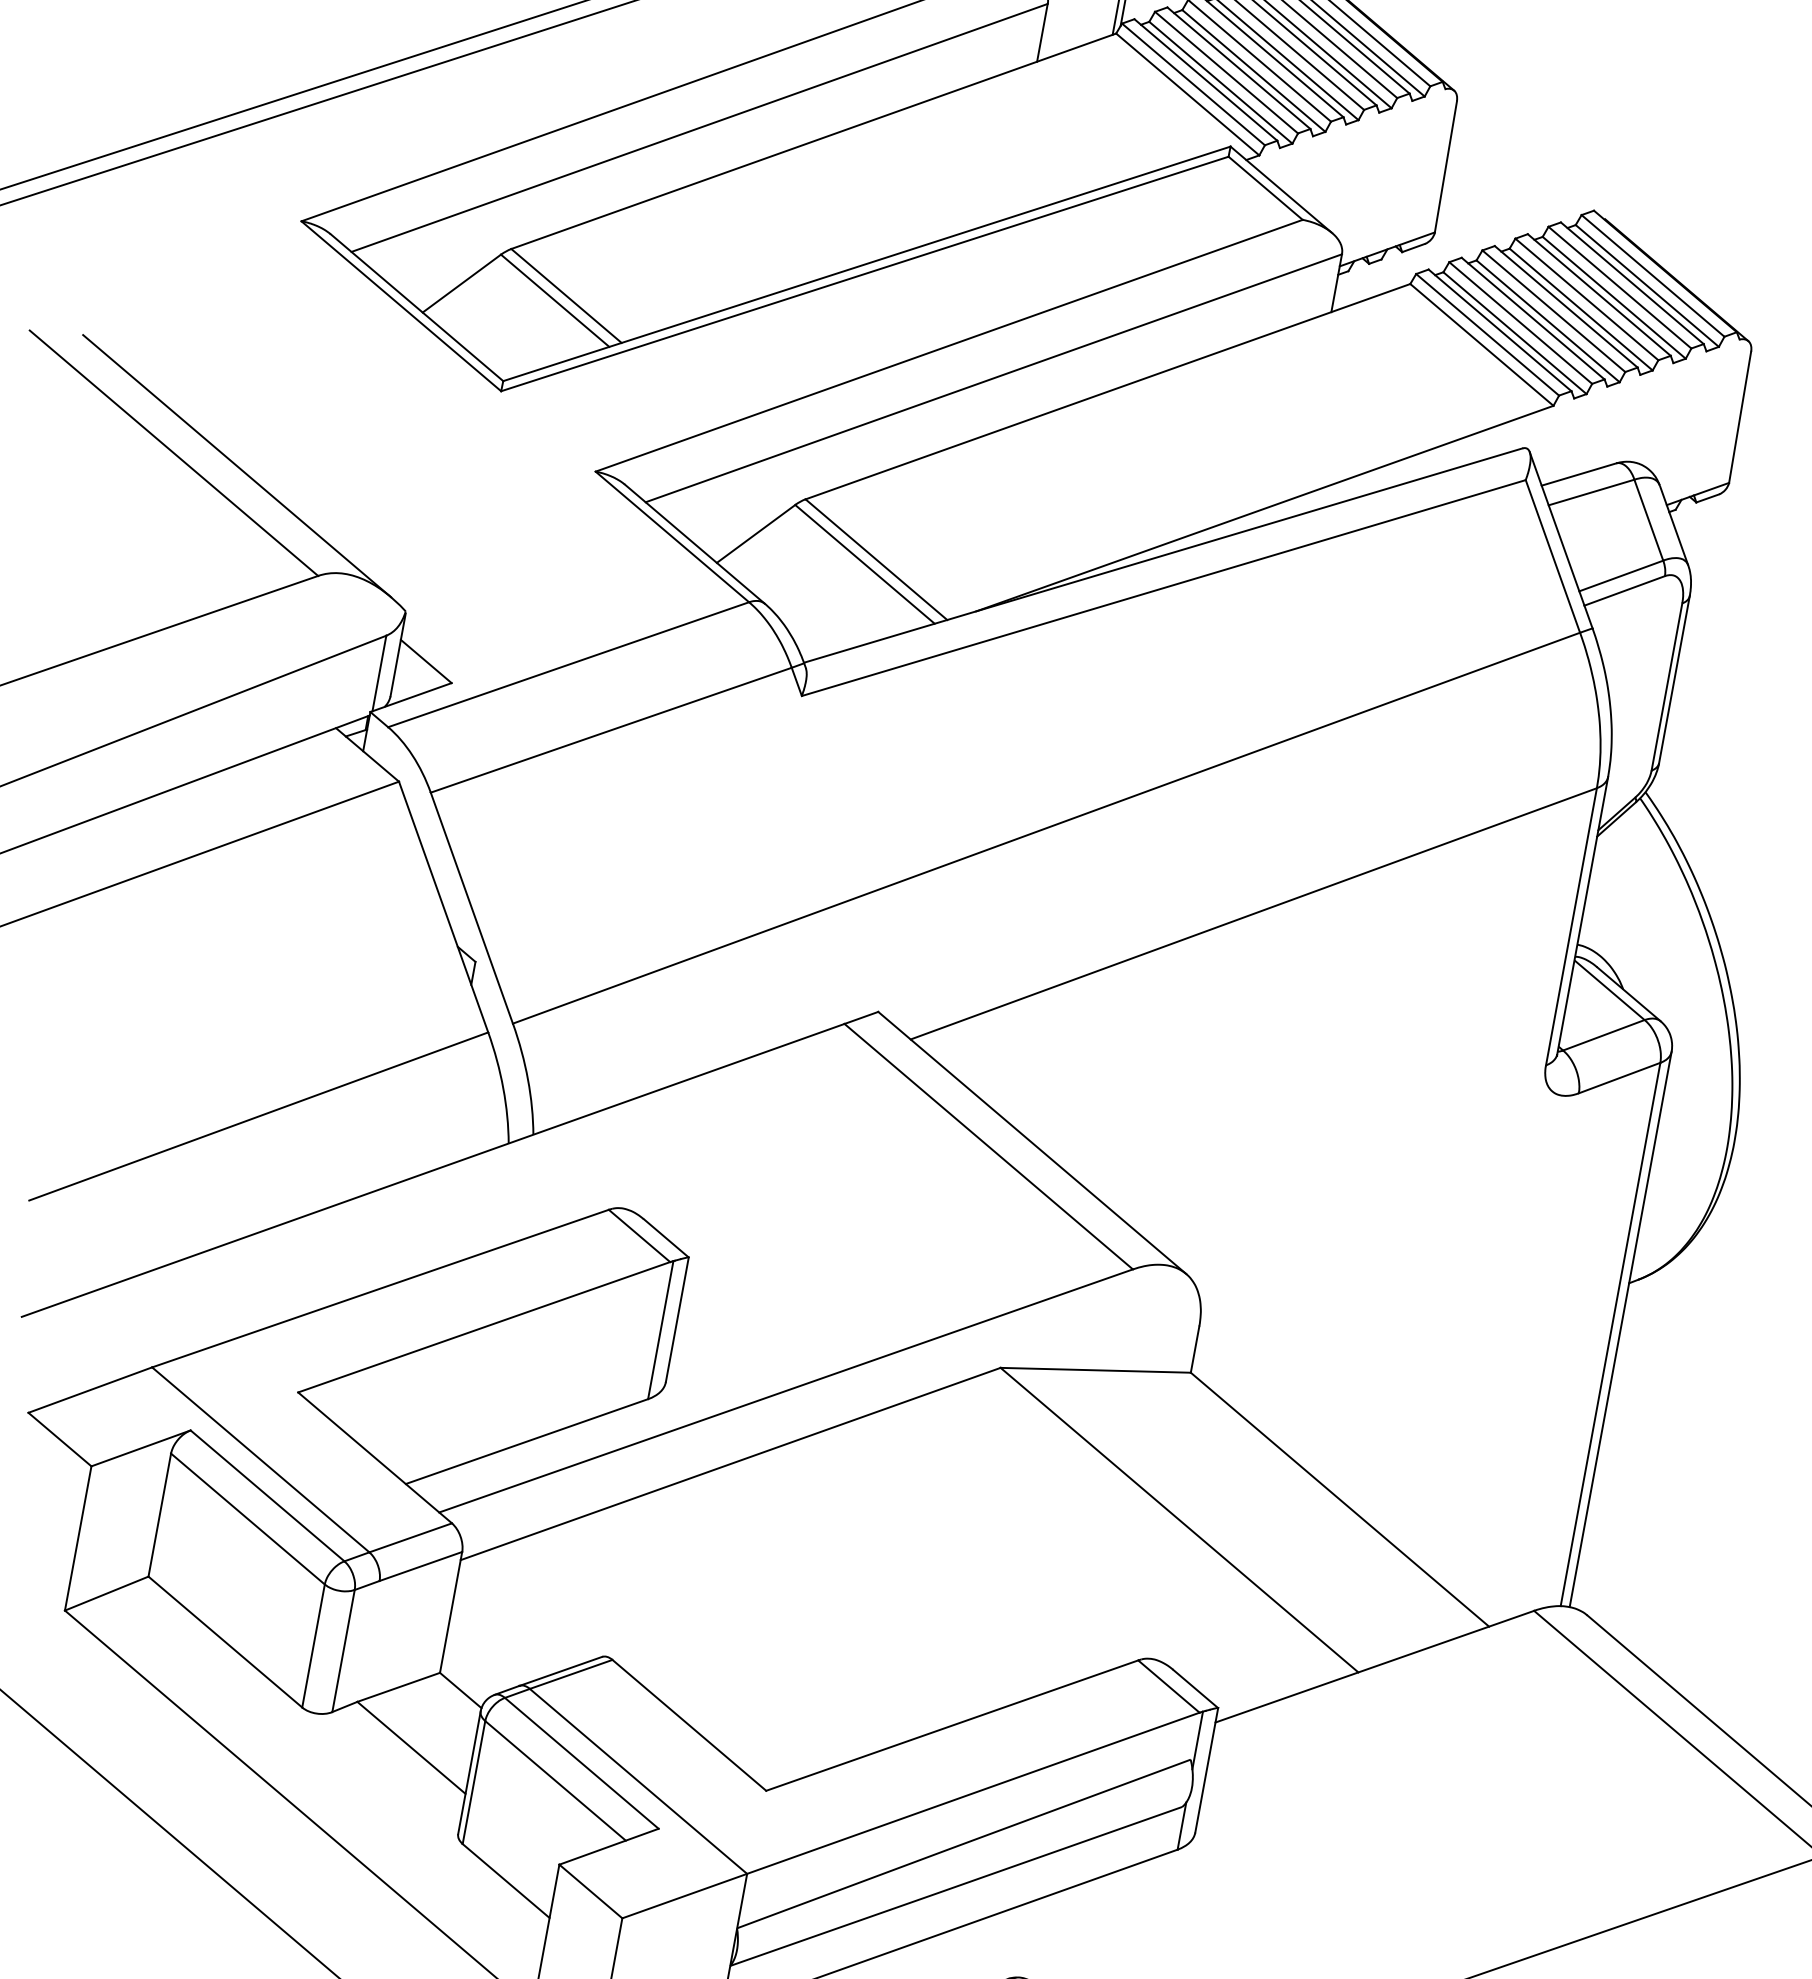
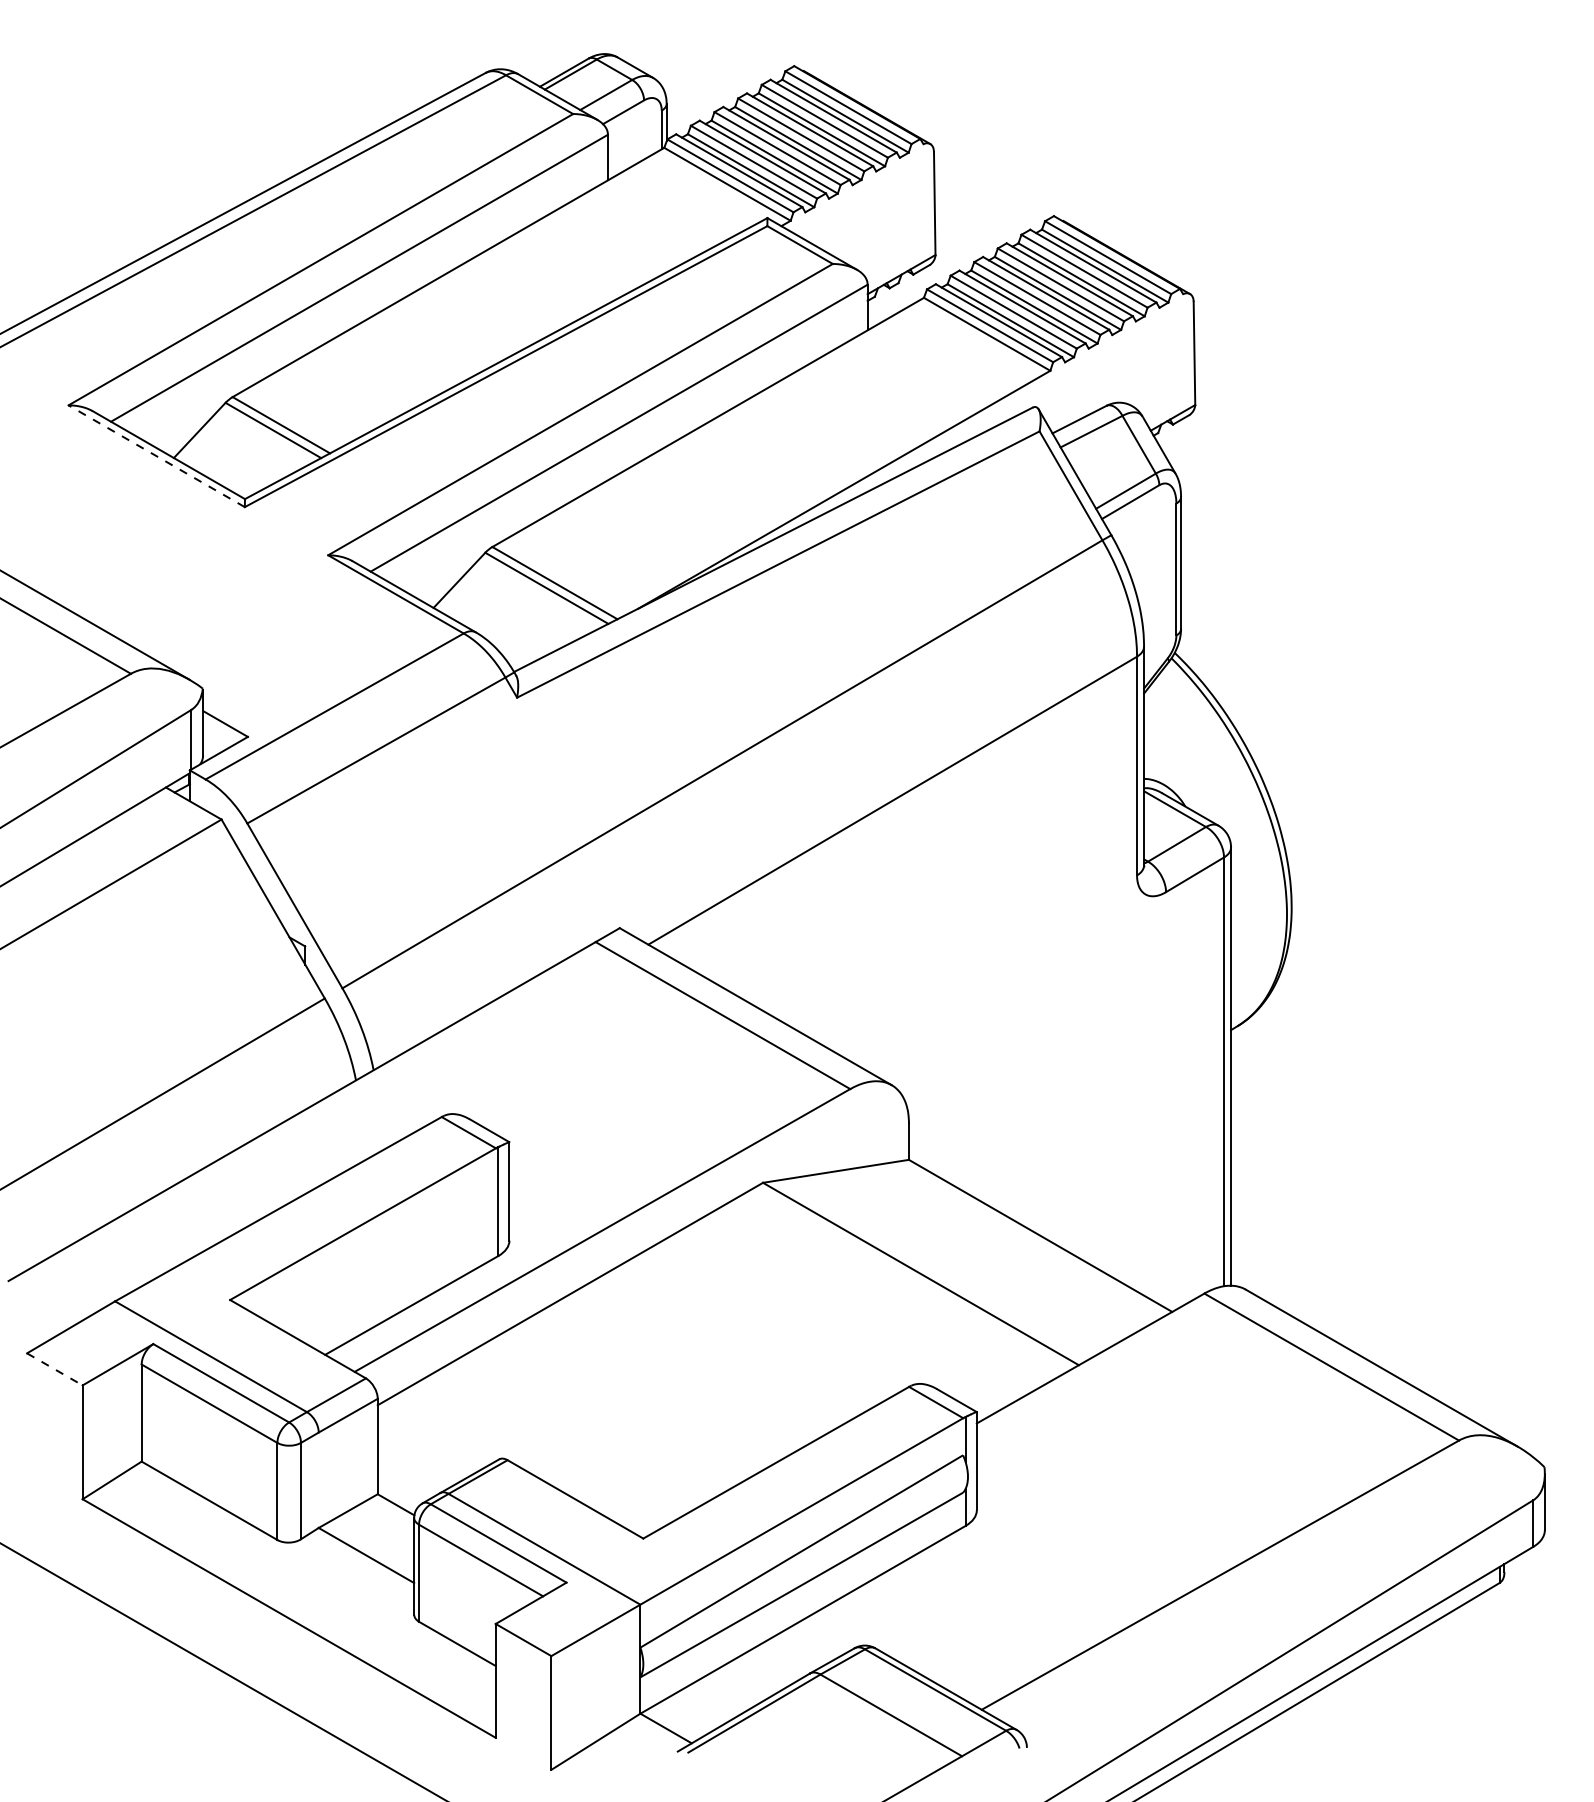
line: (401, 306) -> (156, 456), solid -> dashed
line: (60, 1439) -> (55, 1369), solid -> dashed

